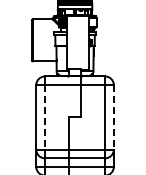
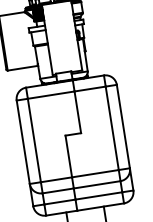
line: (44, 117) -> (33, 140), dashed -> solid
line: (113, 117) -> (122, 126), dashed -> solid

